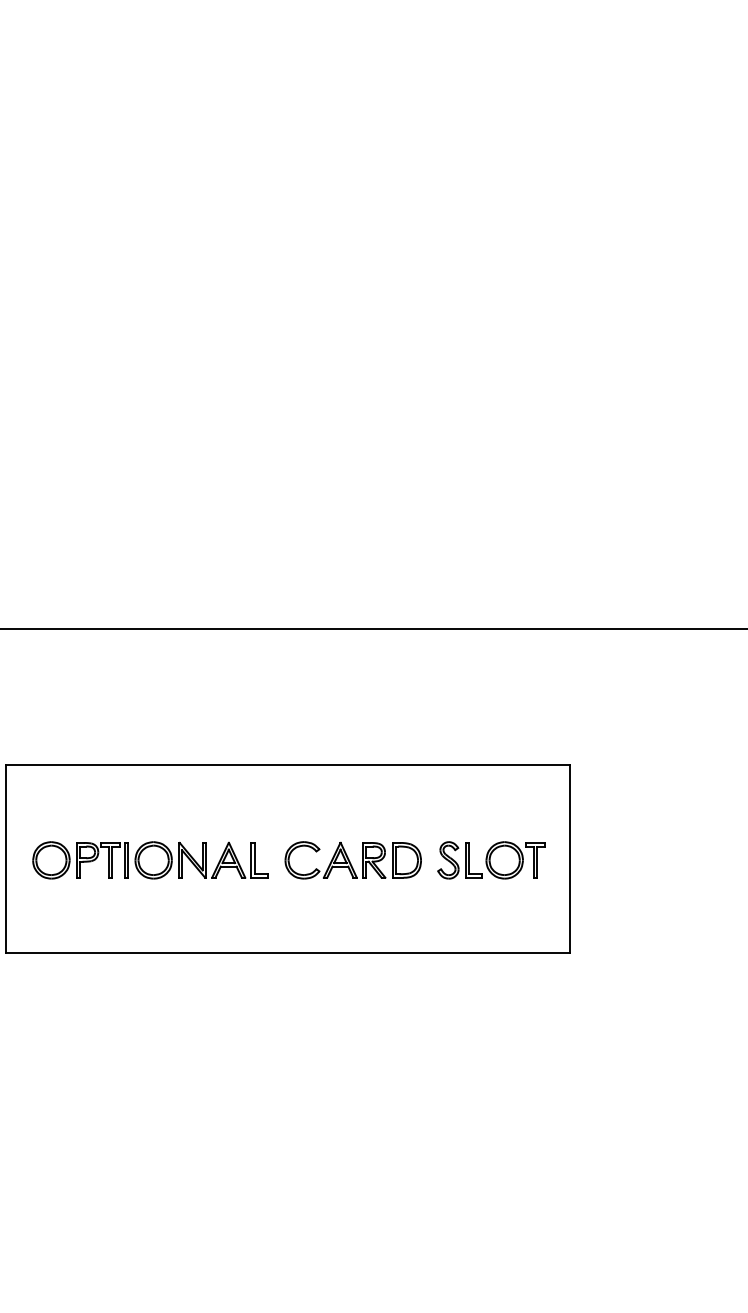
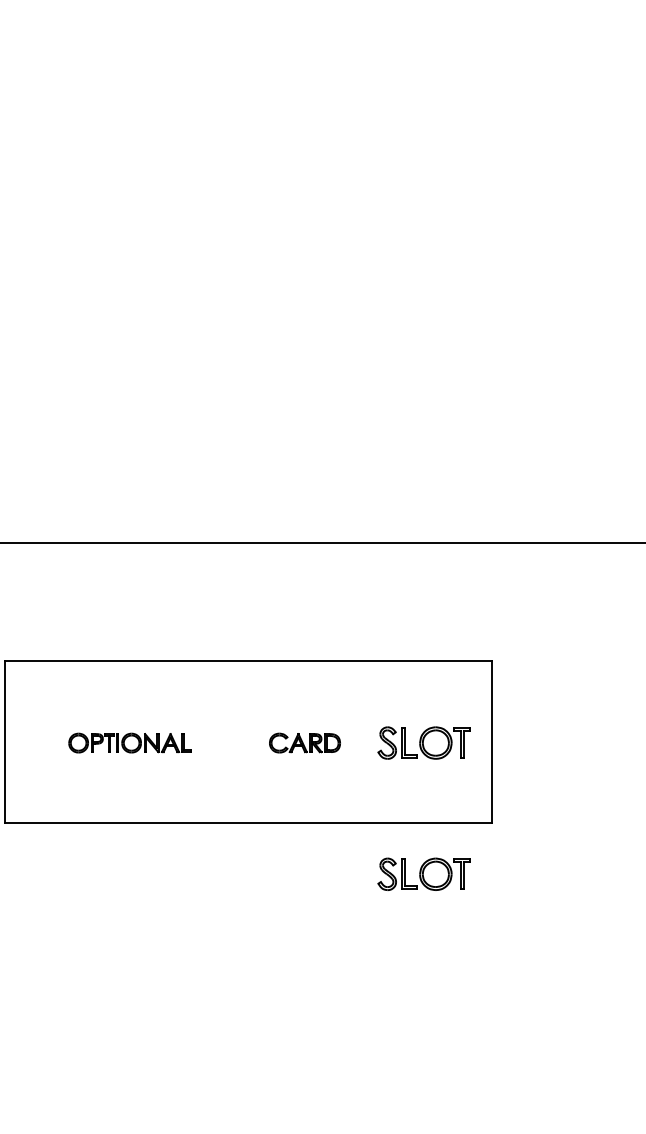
part: (150, 860) -> (129, 743), size x0.6
part: (352, 860) -> (304, 743), size x0.6
part: (491, 1012) -> (424, 874), added

